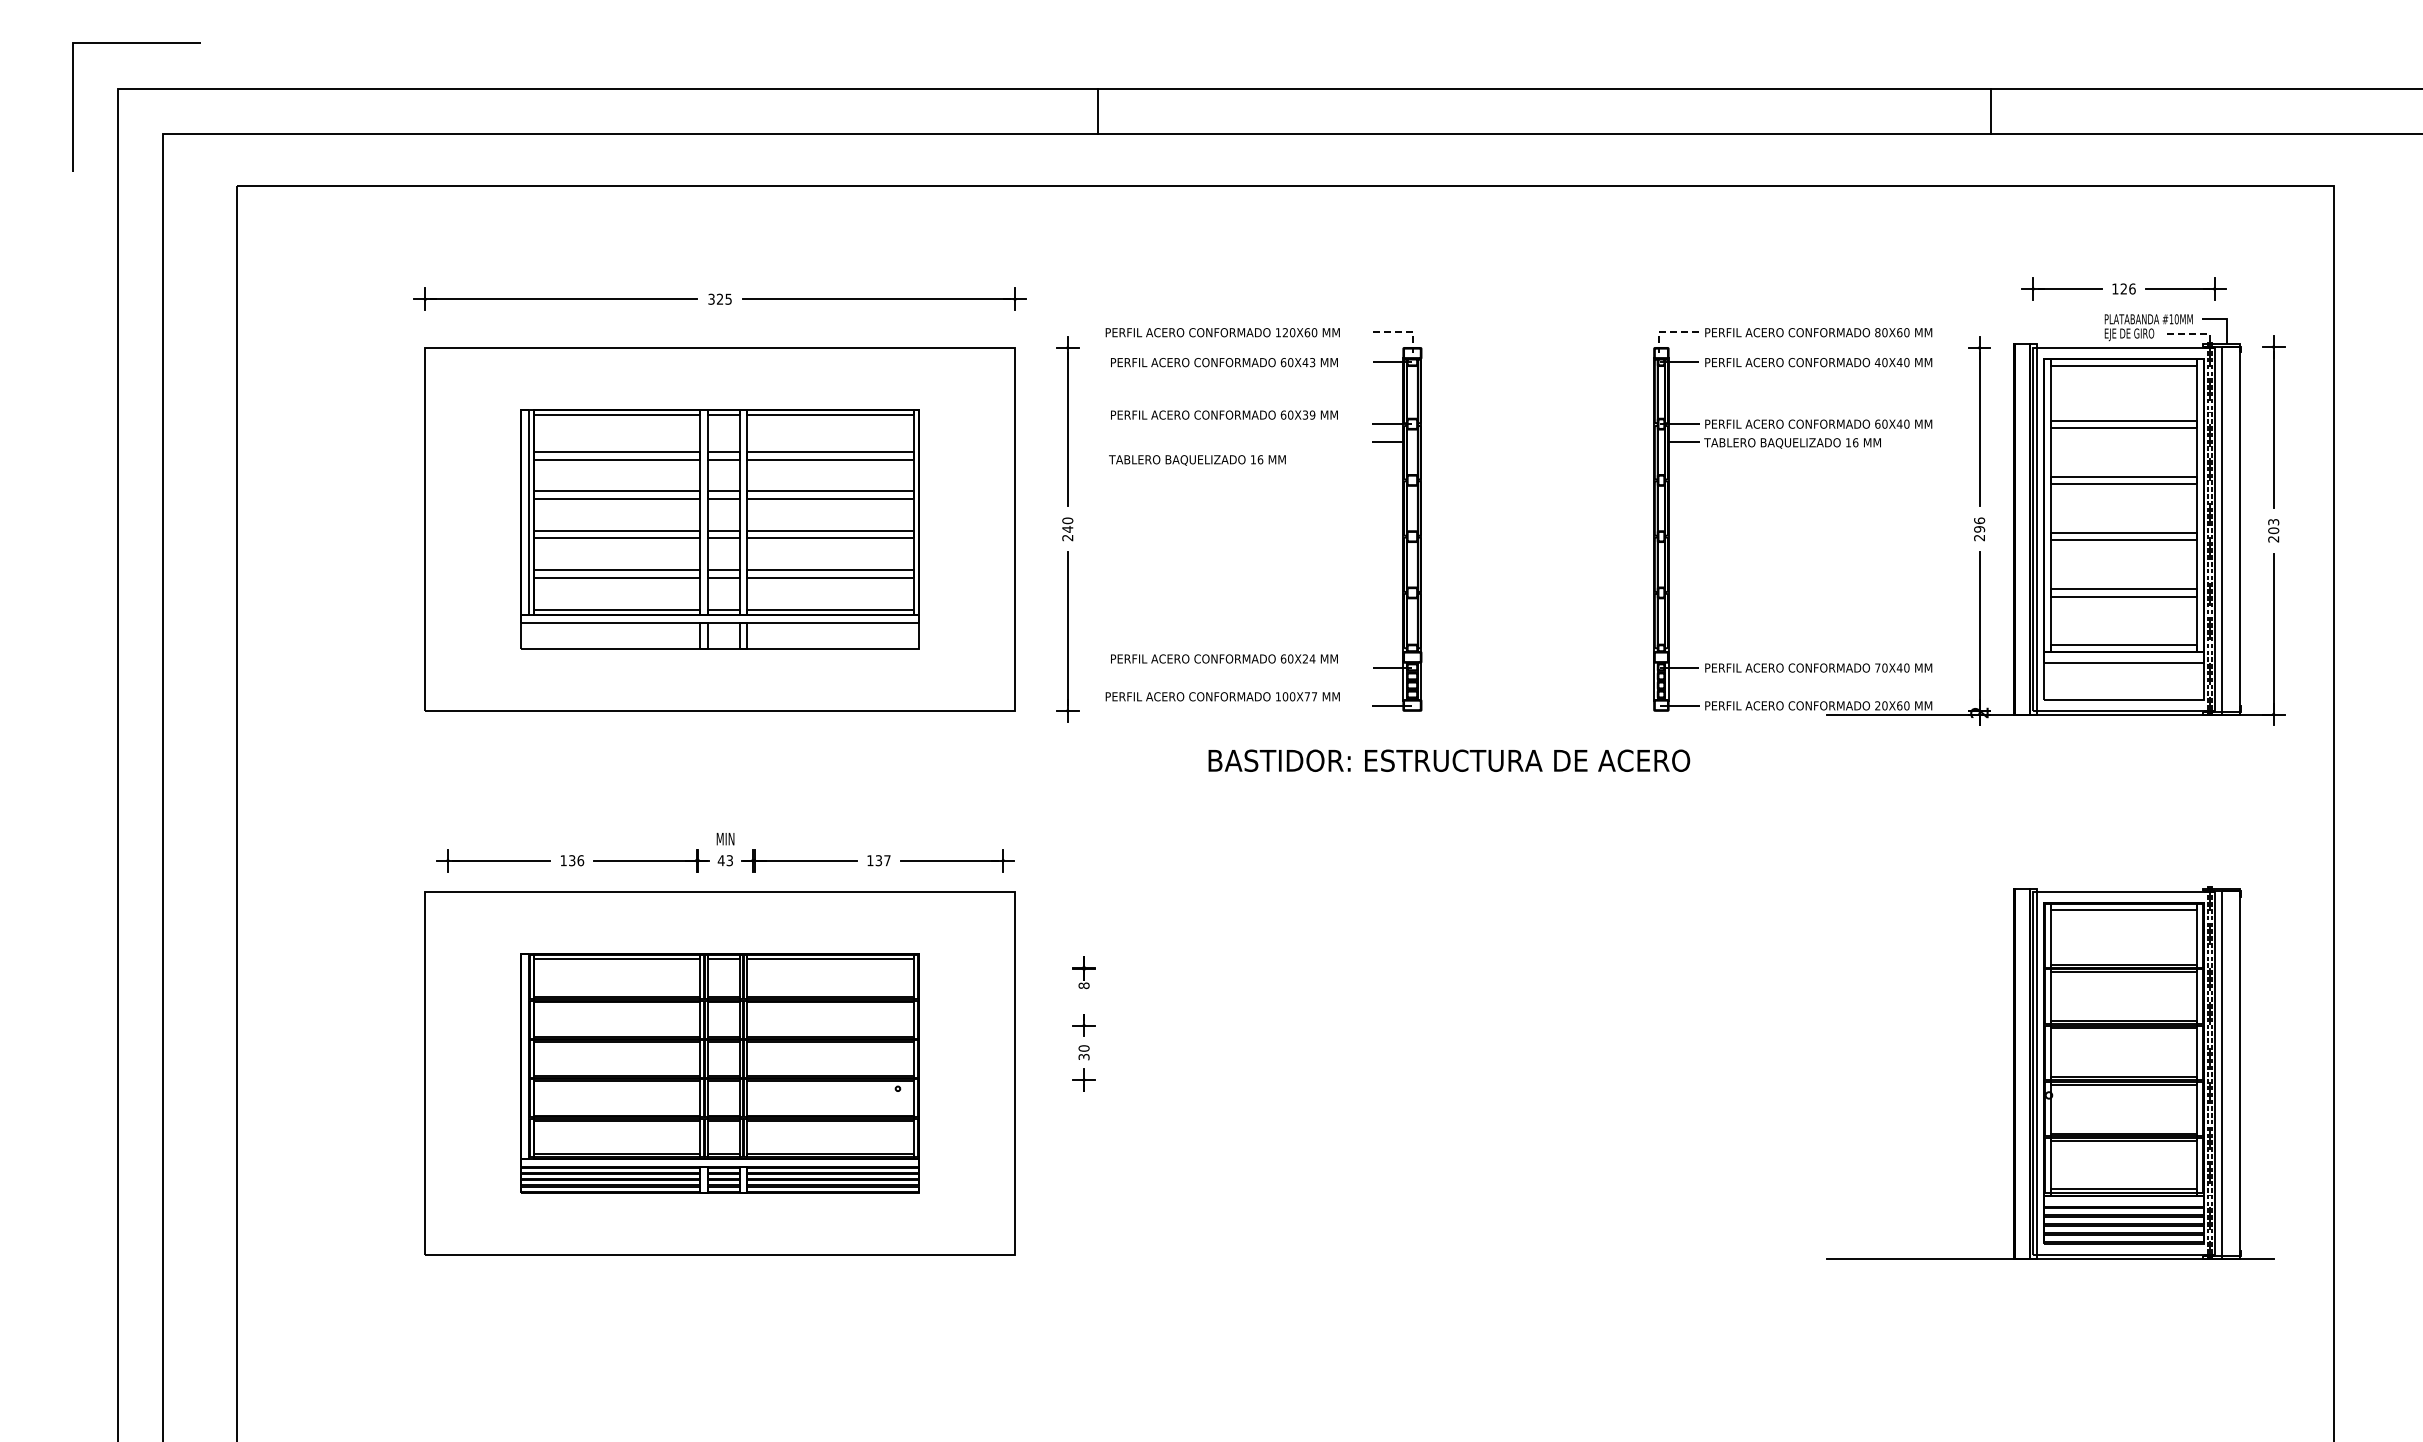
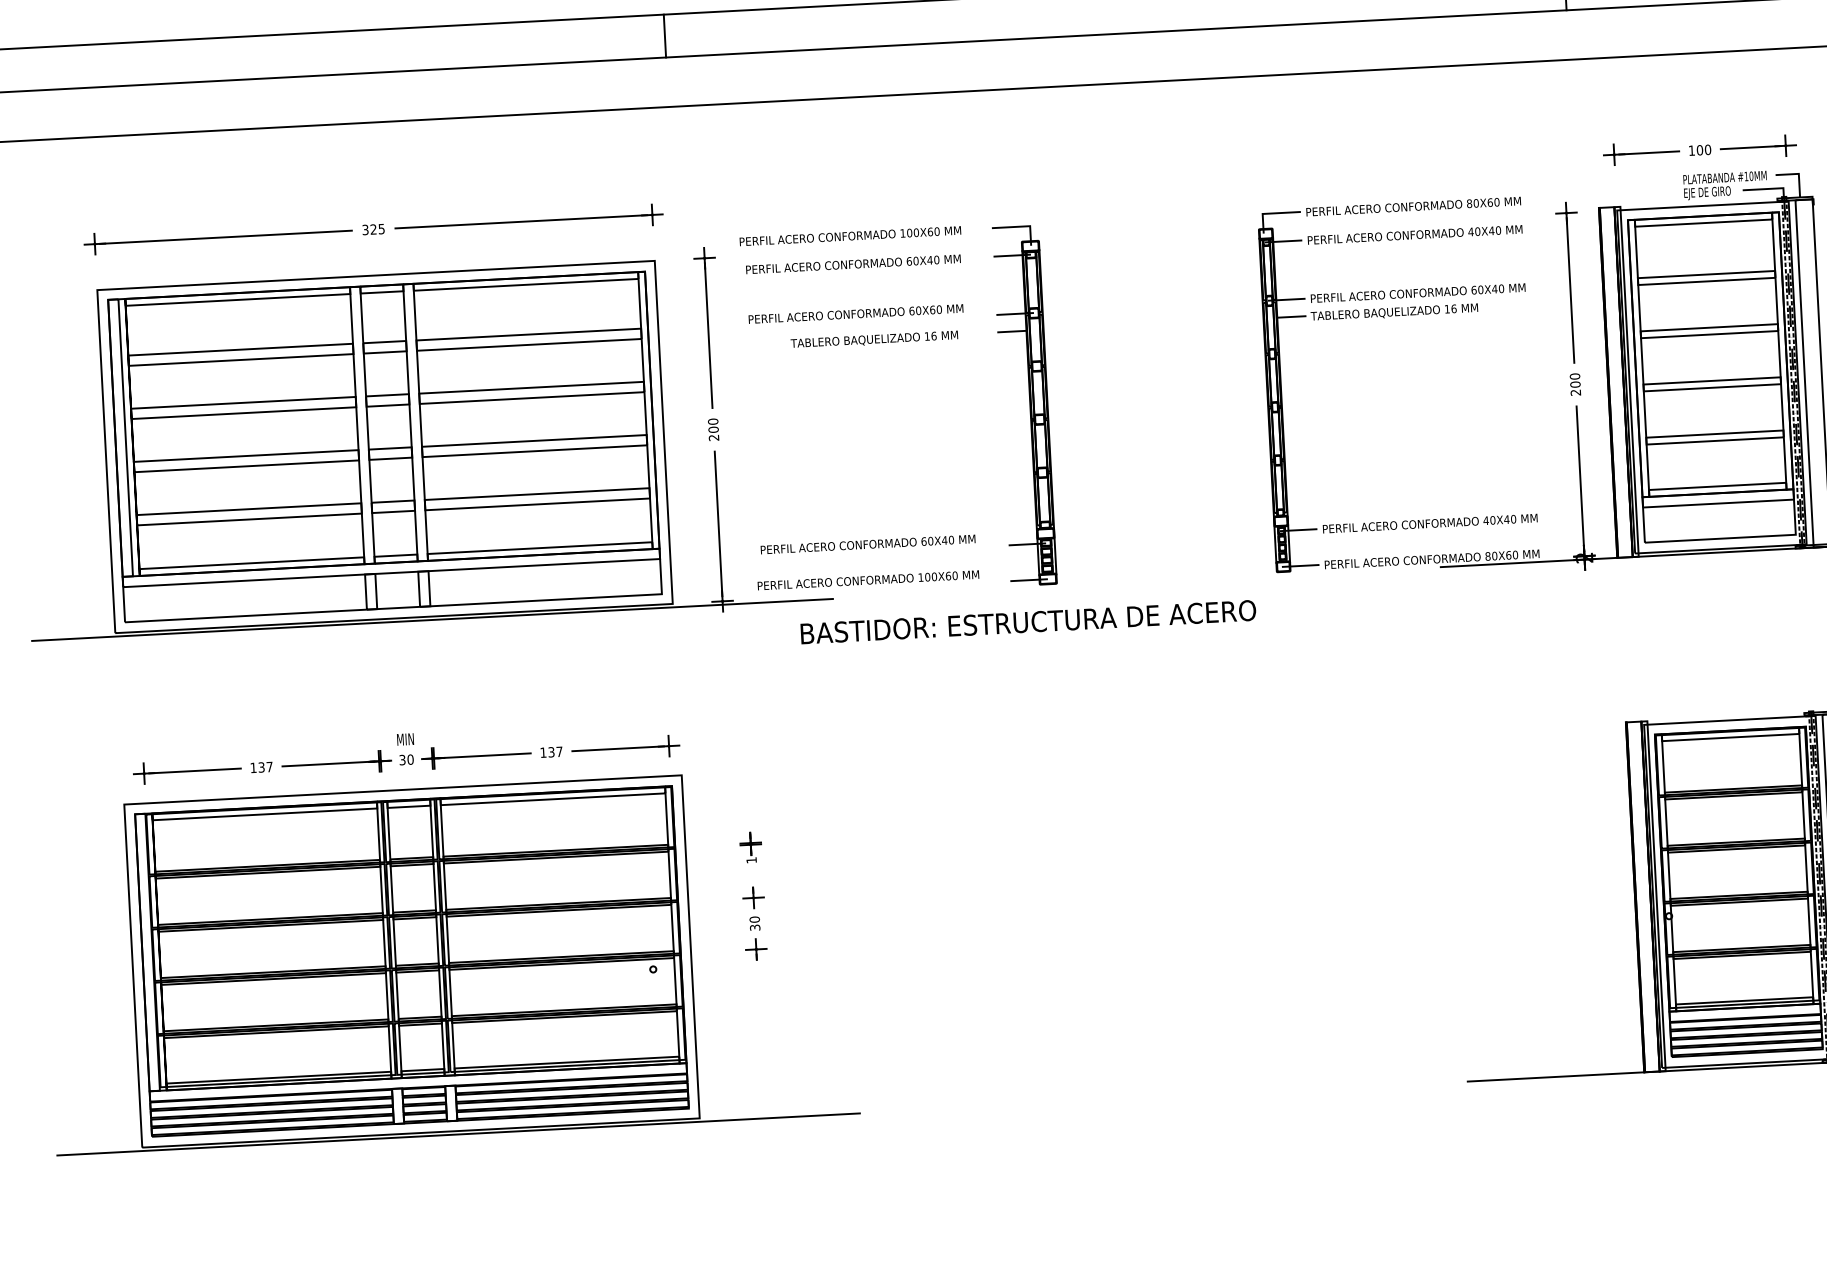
line: (1098, 110) -> (665, 35), moved
text: (2127, 288) -> (1703, 149), 126 -> 100
text: (1285, 332) -> (909, 232), 120X60 -> 100X60
line: (1404, 332) -> (1022, 227), dashed -> solid
line: (1667, 332) -> (1270, 213), dashed -> solid
line: (2194, 333) -> (1768, 188), dashed -> solid
text: (1312, 362) -> (936, 259), 60X43 -> 60X40
text: (1308, 414) -> (935, 309), 60X39 -> 60X60
text: (1197, 460) -> (874, 339), moved
text: (1979, 524) -> (1575, 380), 296 -> 200
part: (719, 529) -> (384, 447), size x1.43
text: (1067, 529) -> (713, 429), 240 -> 200
text: (1308, 658) -> (947, 539), 60X24 -> 60X40
text: (1877, 667) -> (1485, 520), 70X40 -> 40X40
text: (1310, 696) -> (951, 575), 100X77 -> 100X60
text: (1877, 705) -> (1487, 556), 20X60 -> 80X60
line: (760, 714) -> (432, 619), added
text: (1449, 760) -> (1028, 621), moved
text: (580, 860) -> (269, 766), 136 -> 137
text: (725, 860) -> (406, 759), 43 -> 30
text: (1083, 985) -> (751, 860), 8 -> 1
part: (719, 1073) -> (411, 961), size x1.43
line: (759, 1258) -> (458, 1134), added

